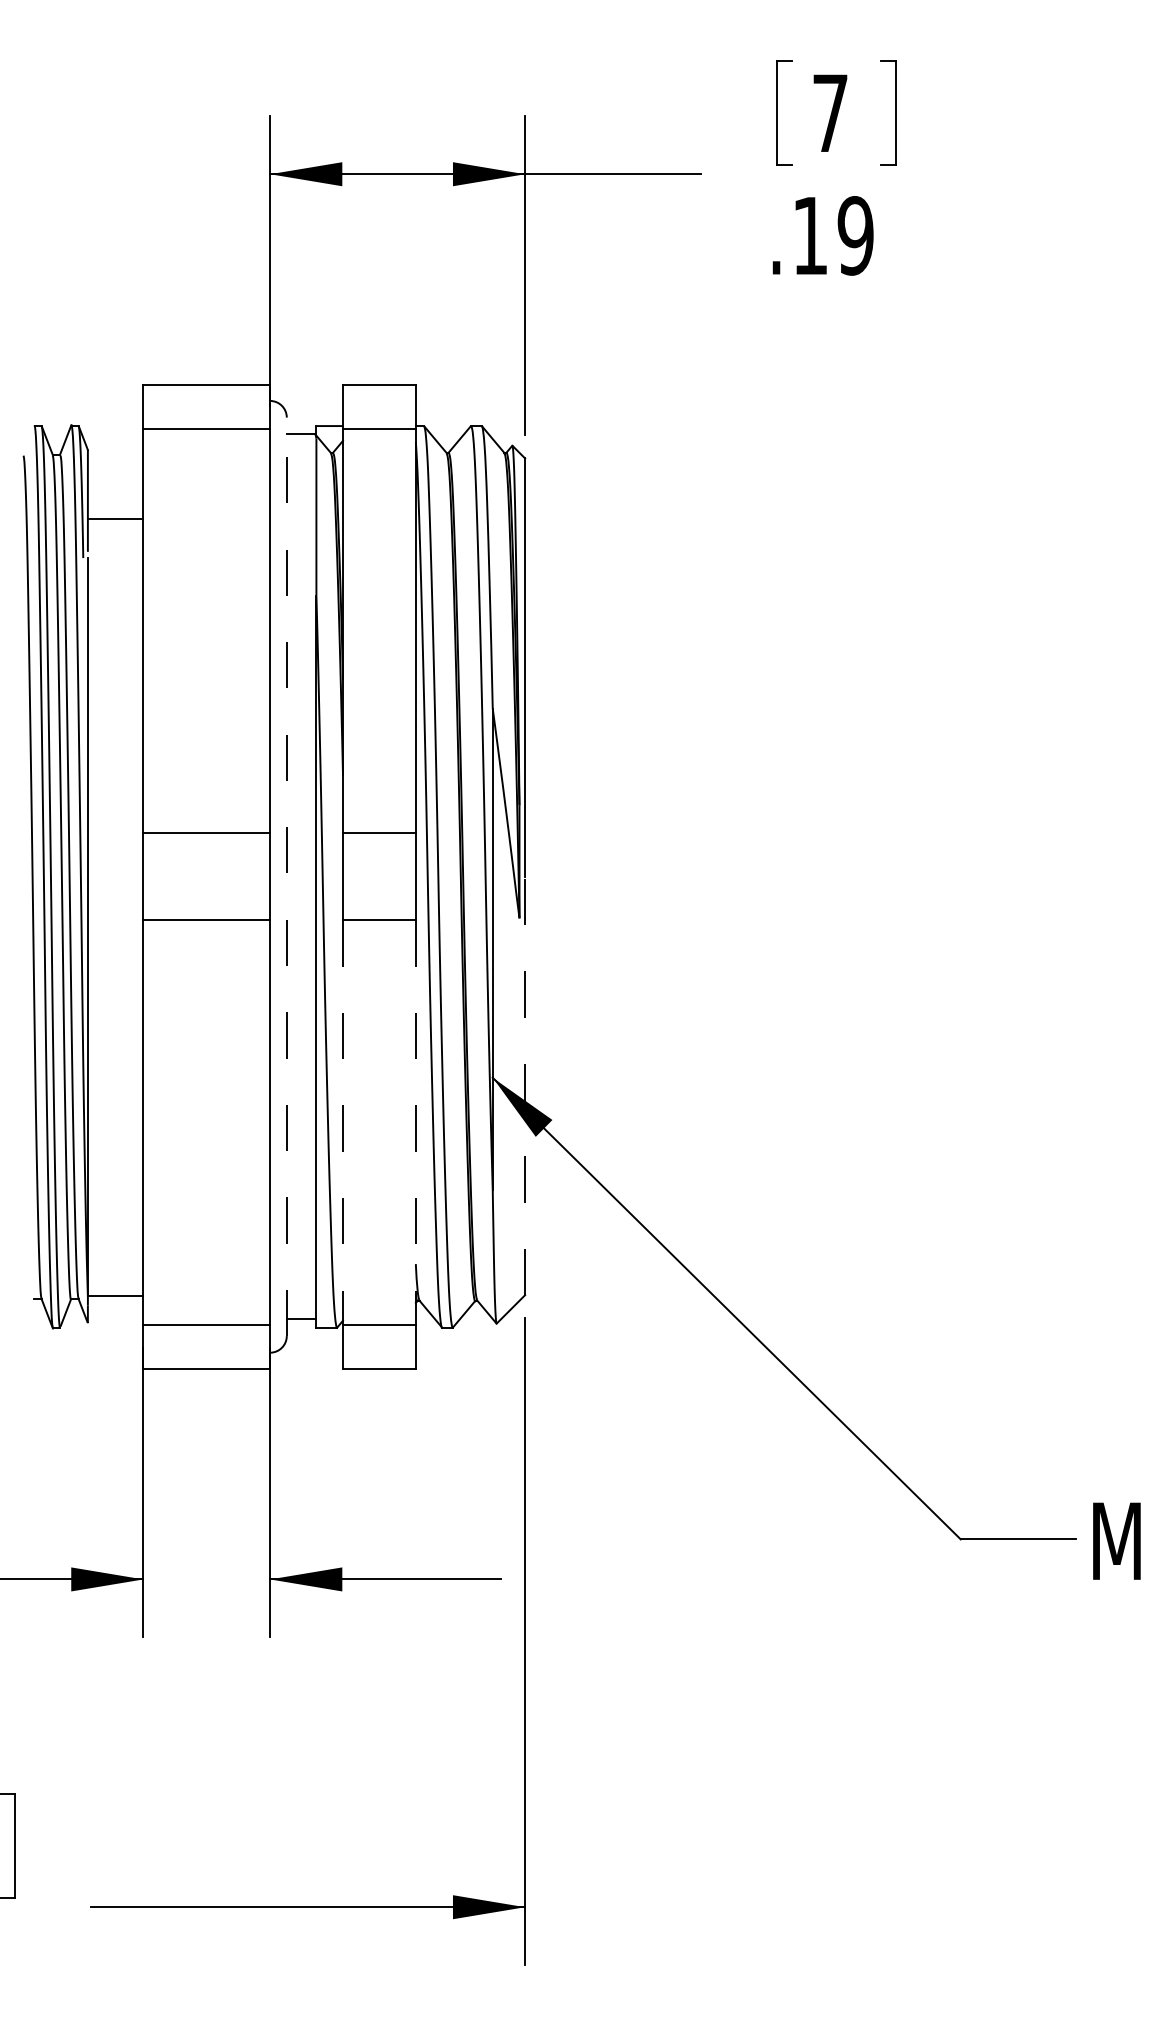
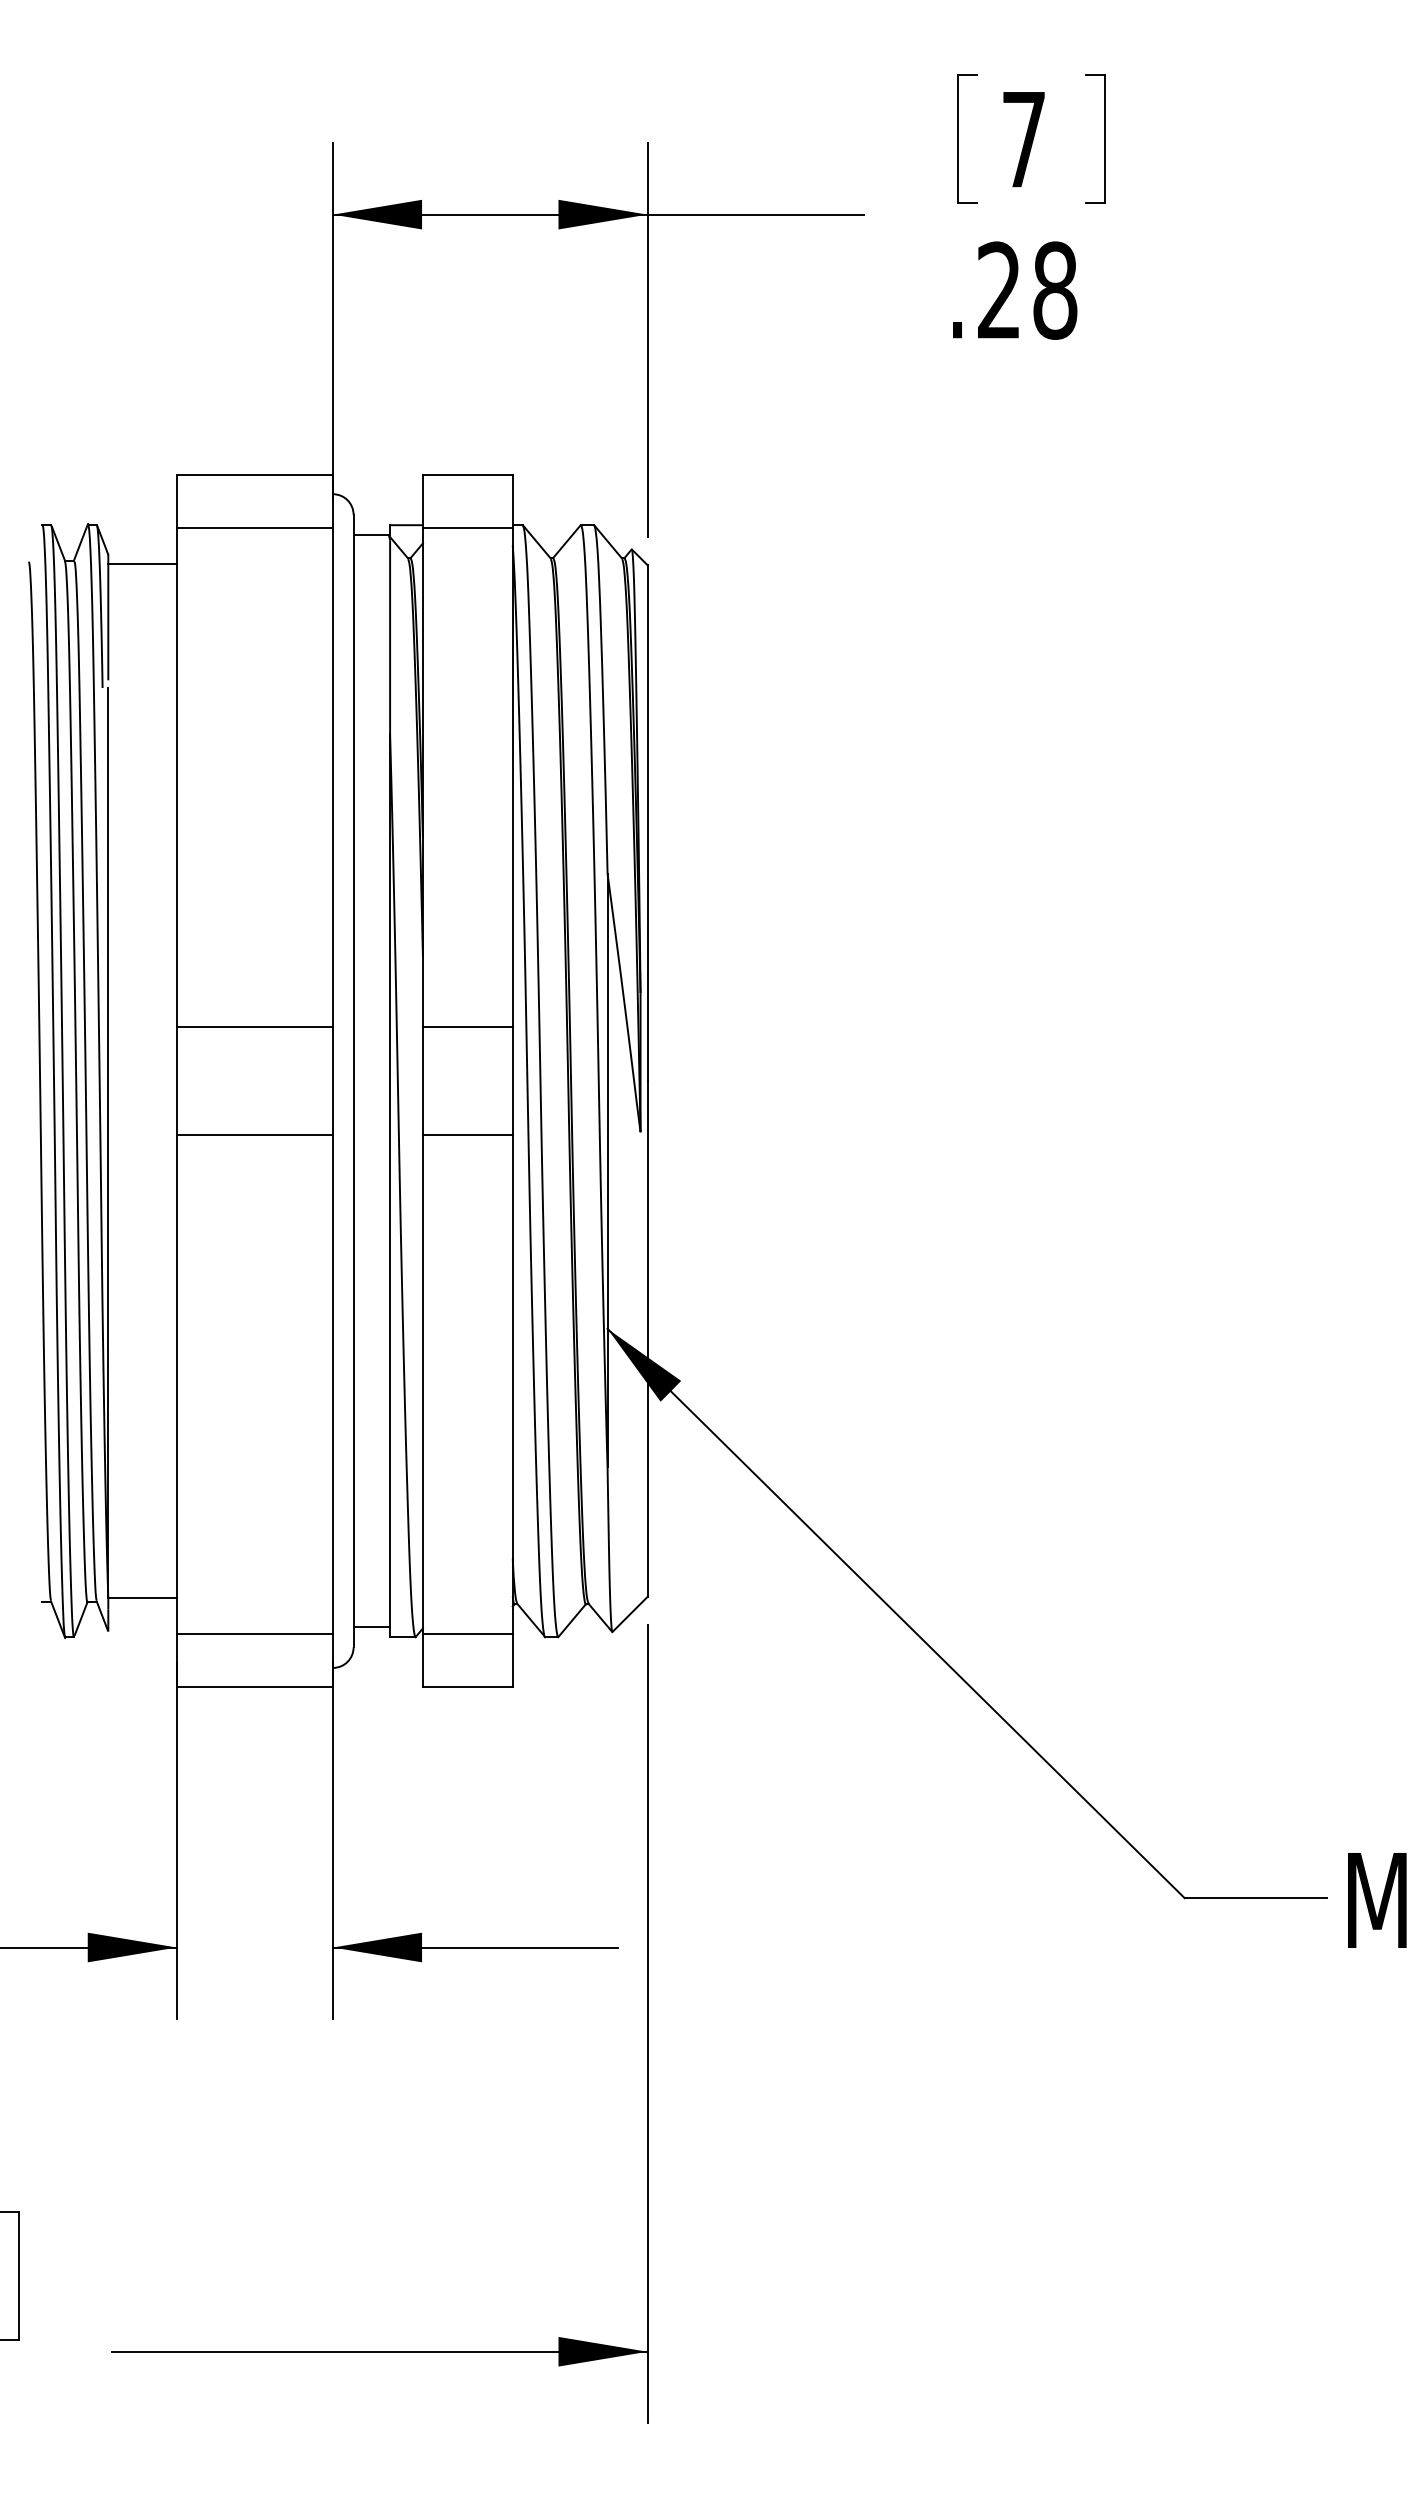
text: (833, 235) -> (1027, 290), .19 -> .28
line: (115, 518) -> (142, 564), moved
line: (286, 876) -> (353, 1080), dashed -> solid
line: (525, 1086) -> (647, 1339), dashed -> solid
line: (342, 1122) -> (422, 1384), dashed -> solid
line: (415, 1122) -> (512, 1384), dashed -> solid

